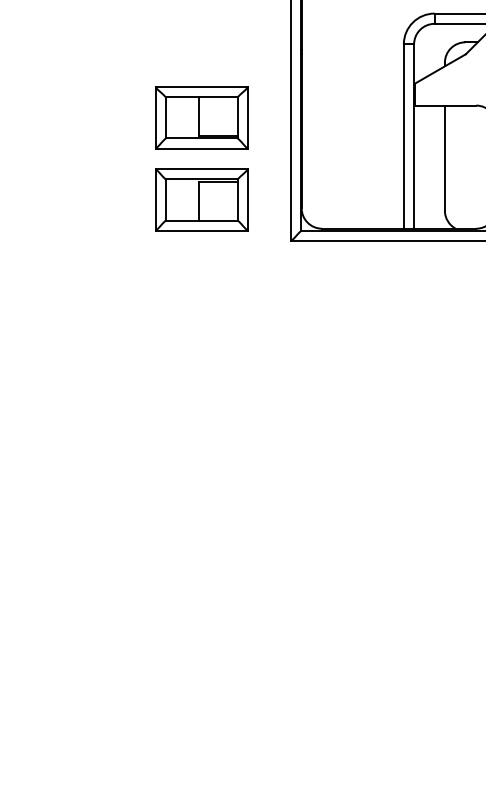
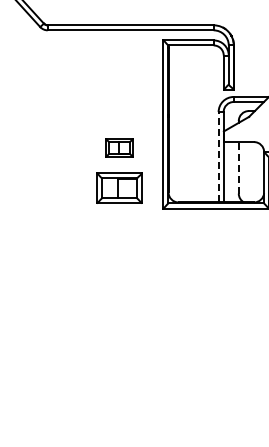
part: (201, 116) -> (119, 147), size x0.6
line: (403, 134) -> (218, 156), solid -> dashed
line: (444, 157) -> (238, 167), solid -> dashed

